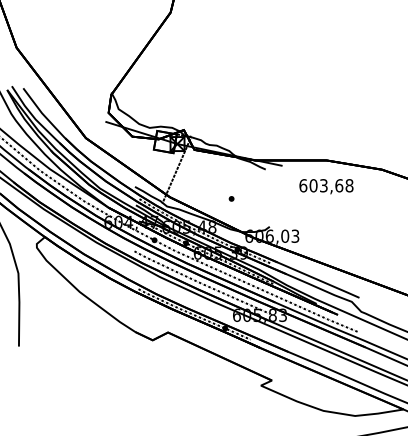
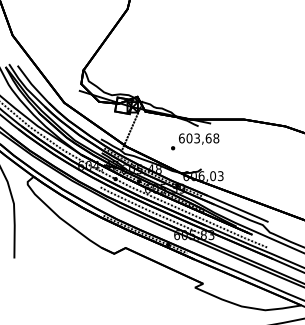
text: (326, 186) -> (199, 138), moved

